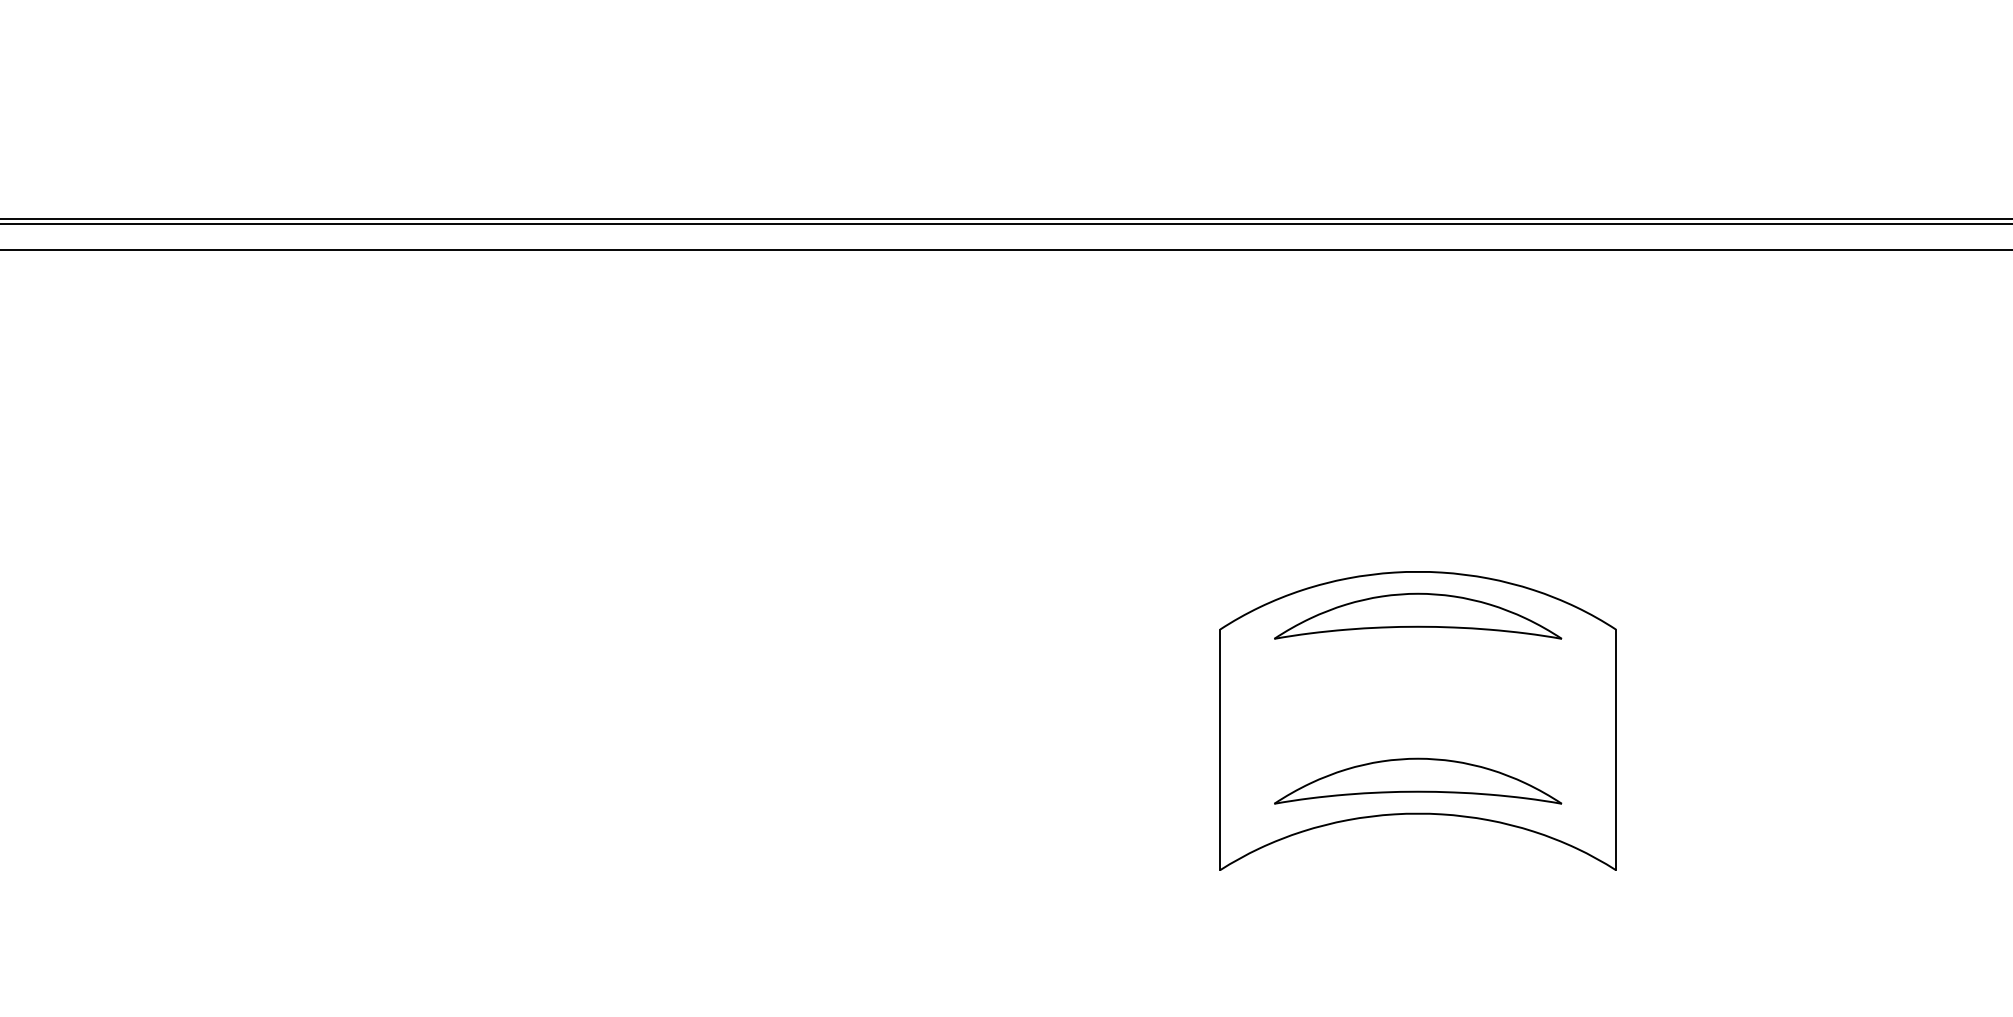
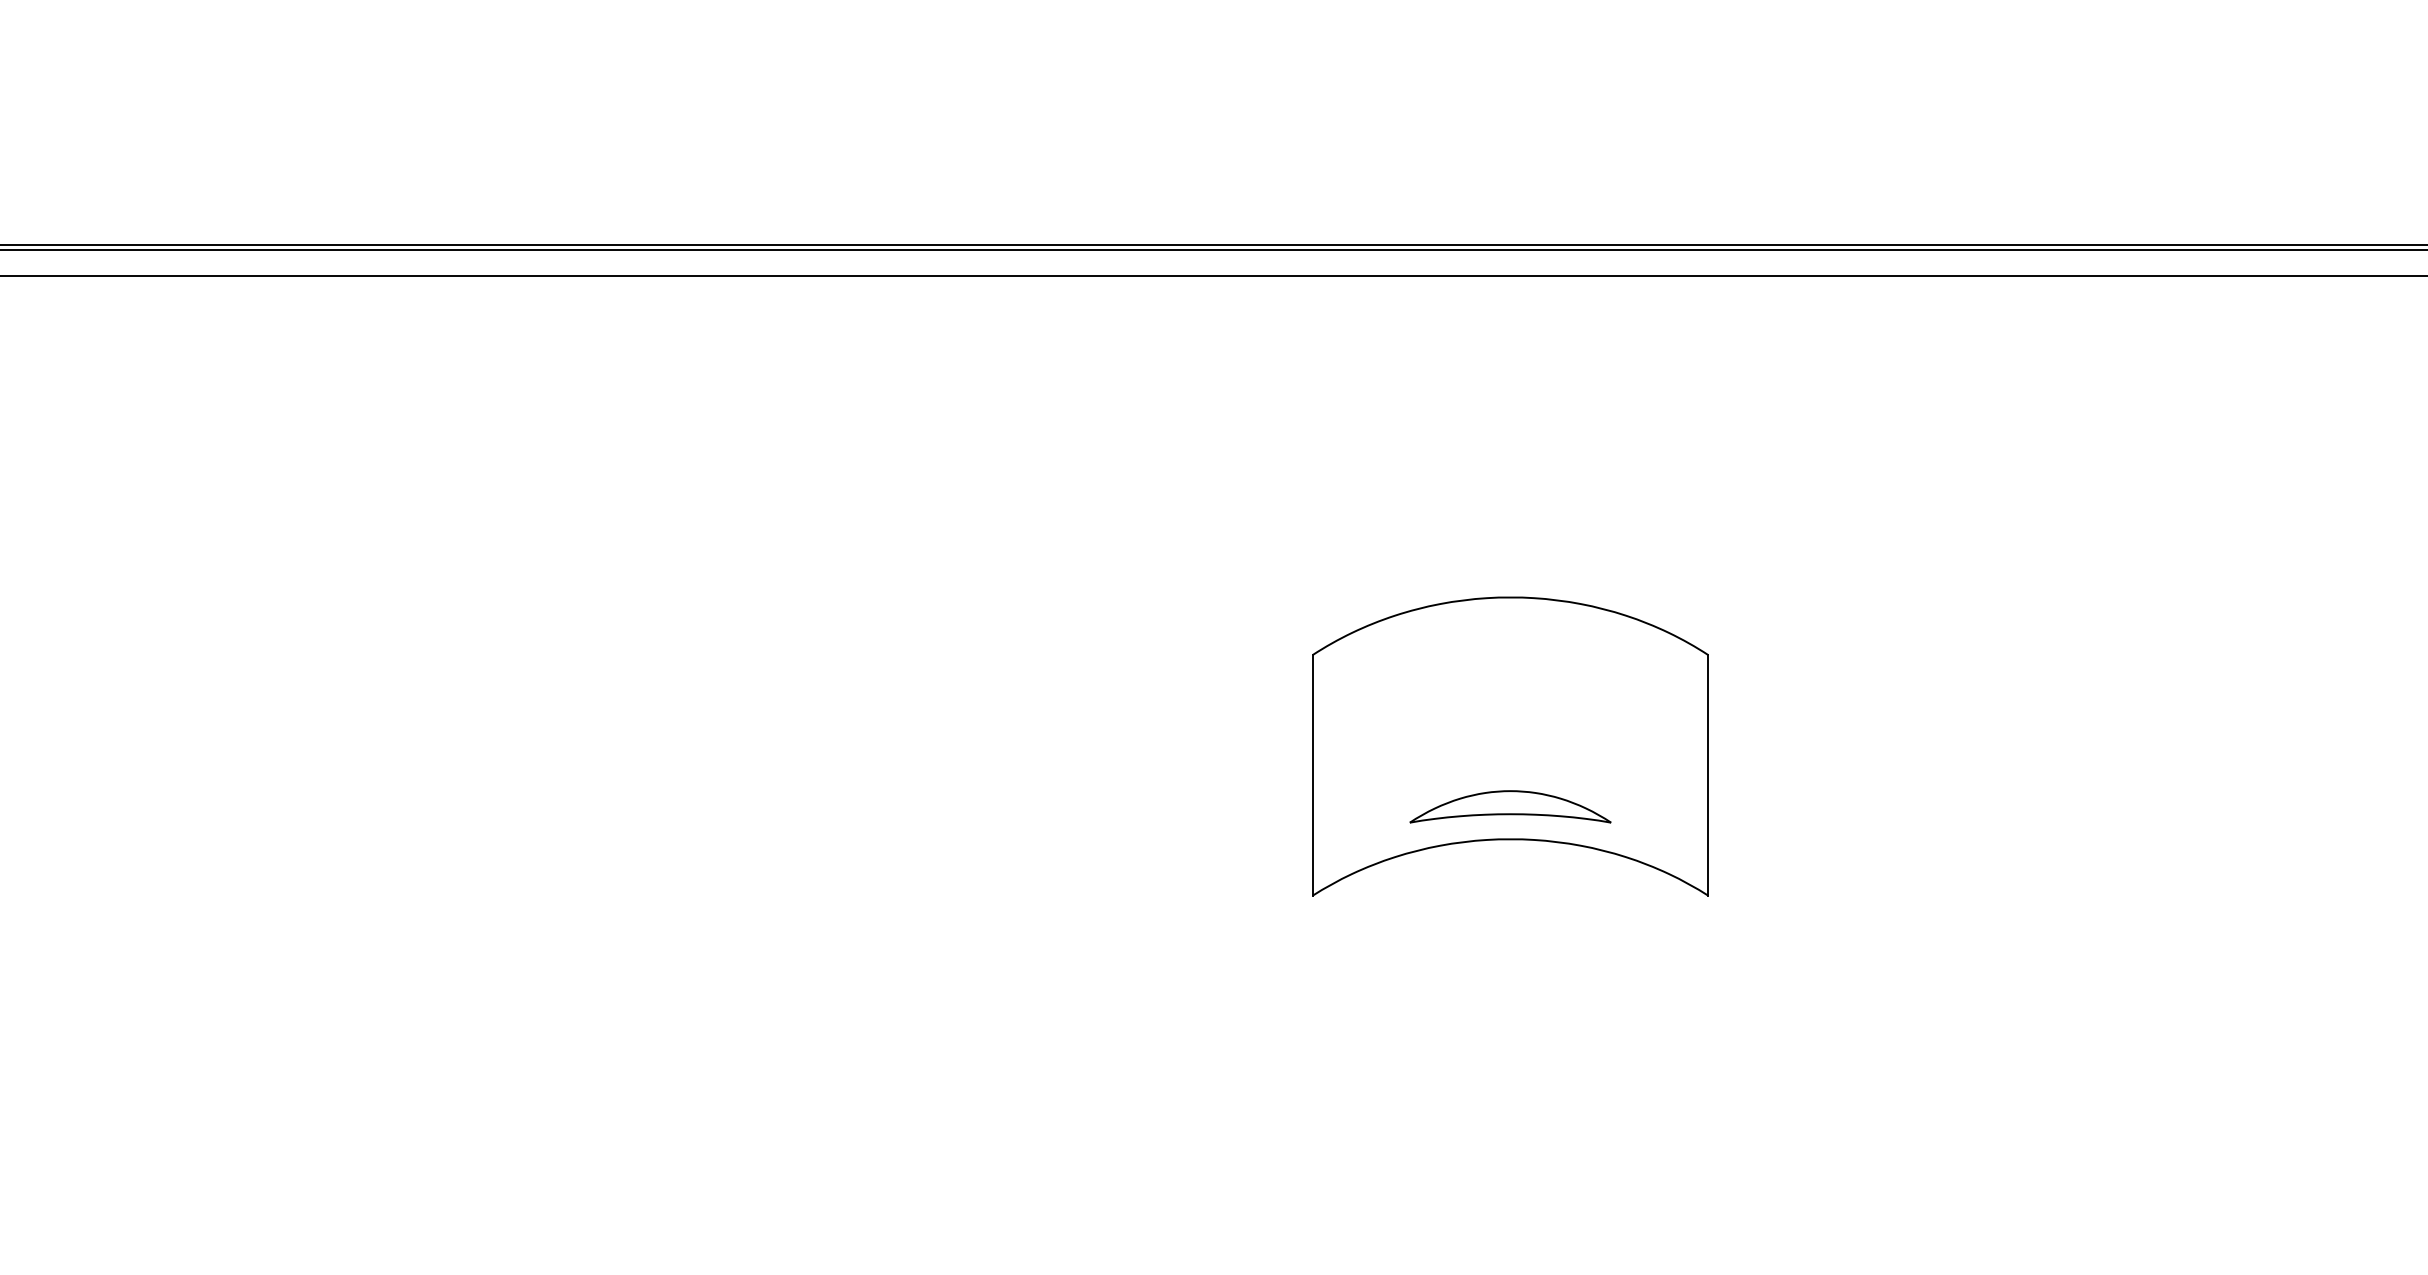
part: (1418, 615) -> (1510, 641), removed
part: (1418, 780) -> (1510, 806), size x0.7

